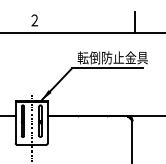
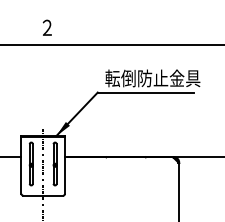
line: (134, 22) -> (182, 30), removed

